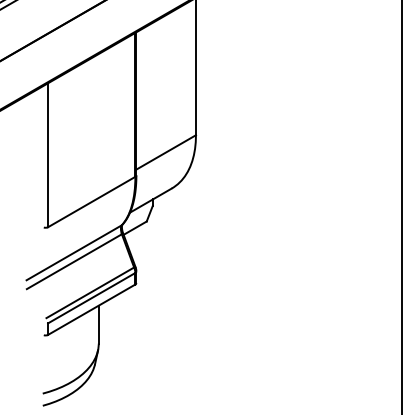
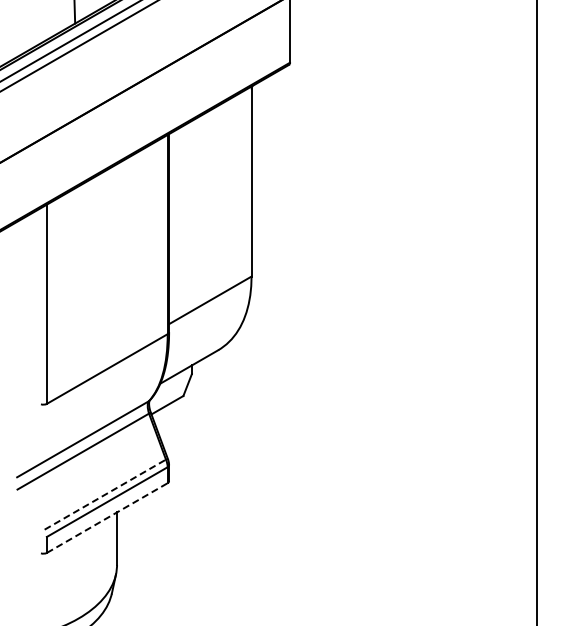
line: (90, 292) -> (105, 494), solid -> dashed
line: (91, 310) -> (107, 518), solid -> dashed

